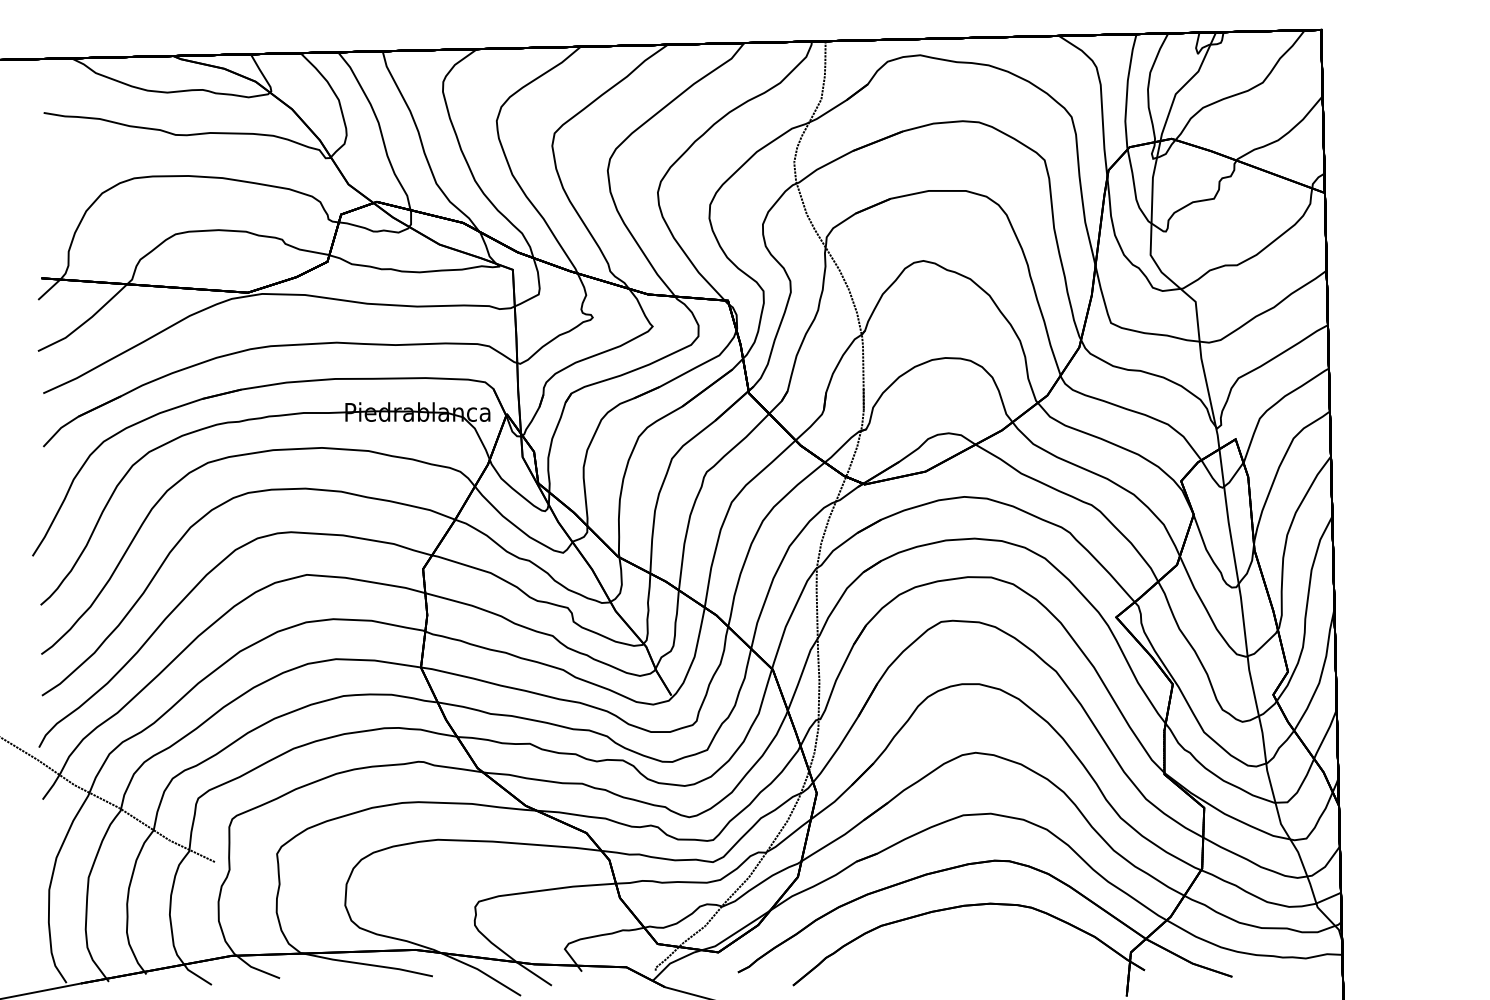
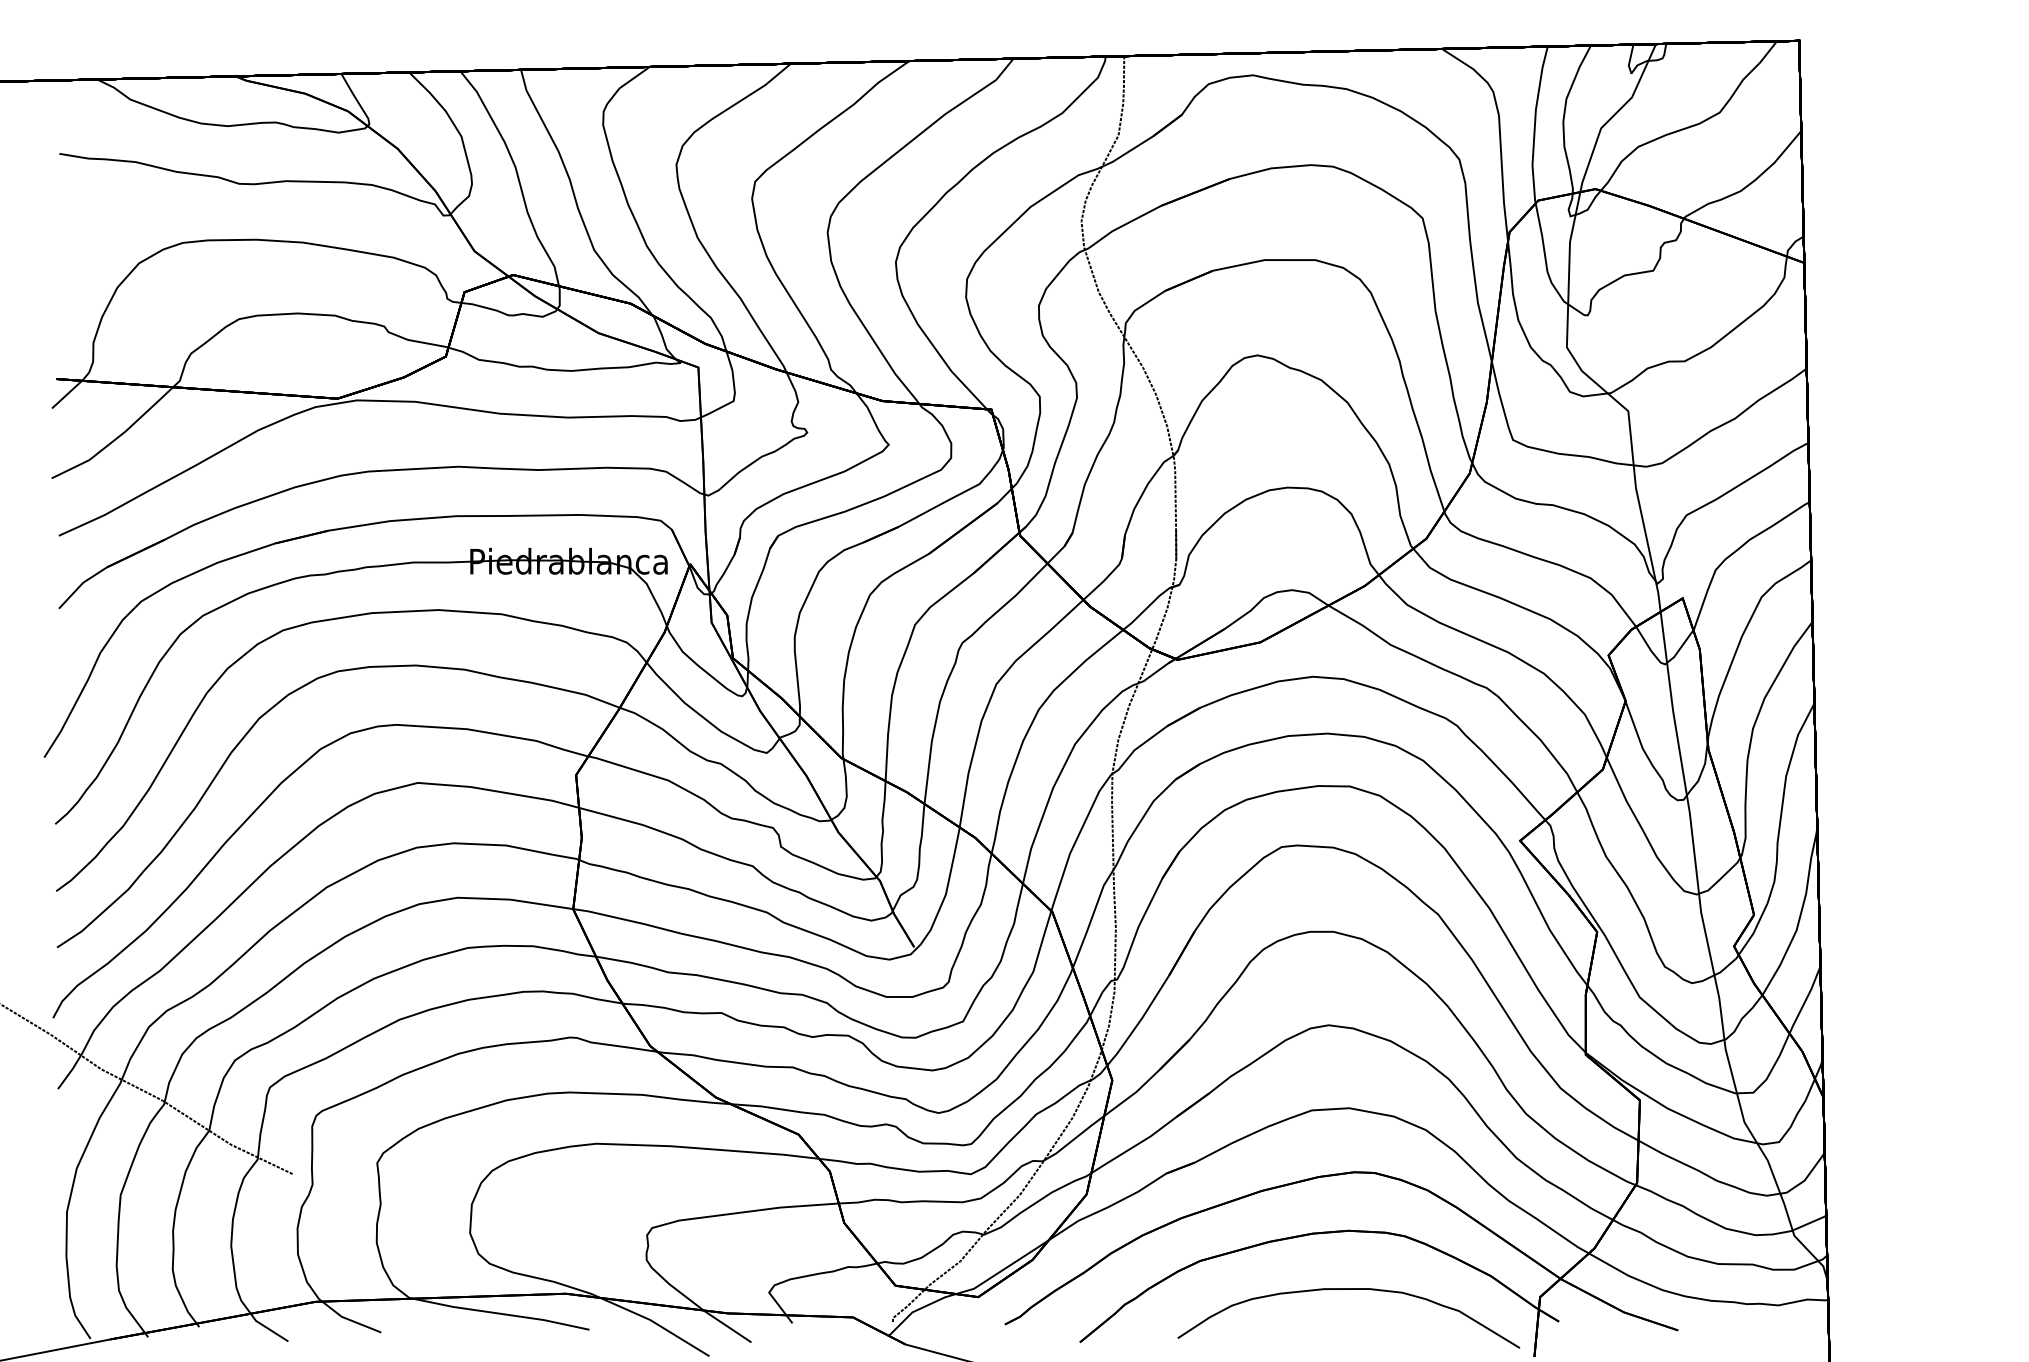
part: (990, 947) -> (1348, 1290), added

